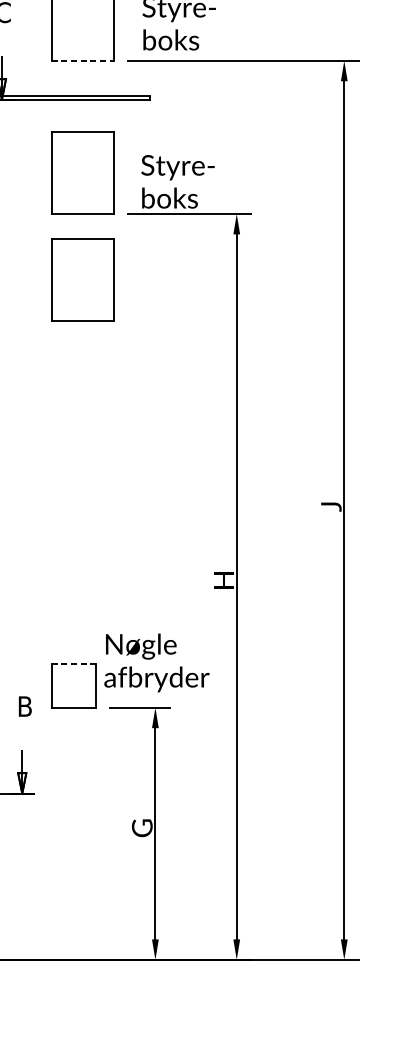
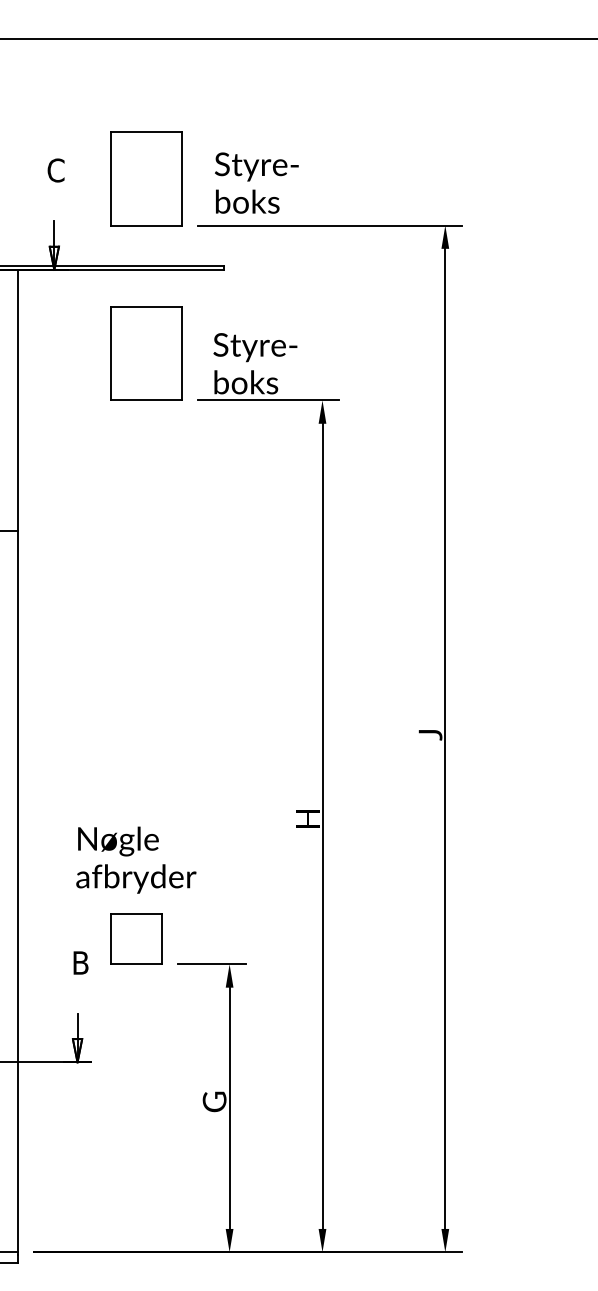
line: (83, 60) -> (147, 225), dashed -> solid
part: (82, 279) -> (146, 475), removed
text: (157, 662) -> (136, 859), moved
line: (73, 664) -> (136, 914), dashed -> solid

